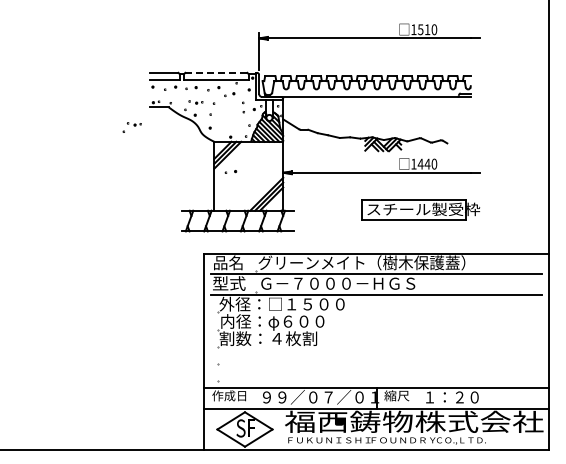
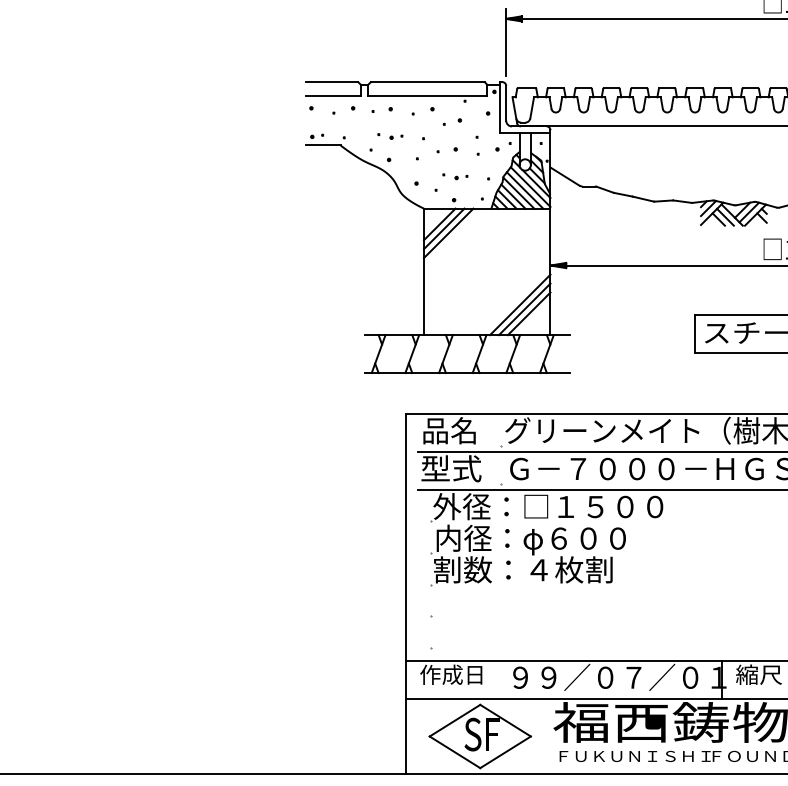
line: (215, 72) -> (426, 81), dashed -> solid
part: (131, 127) -> (450, 182), moved
part: (230, 171) -> (446, 149), moved

